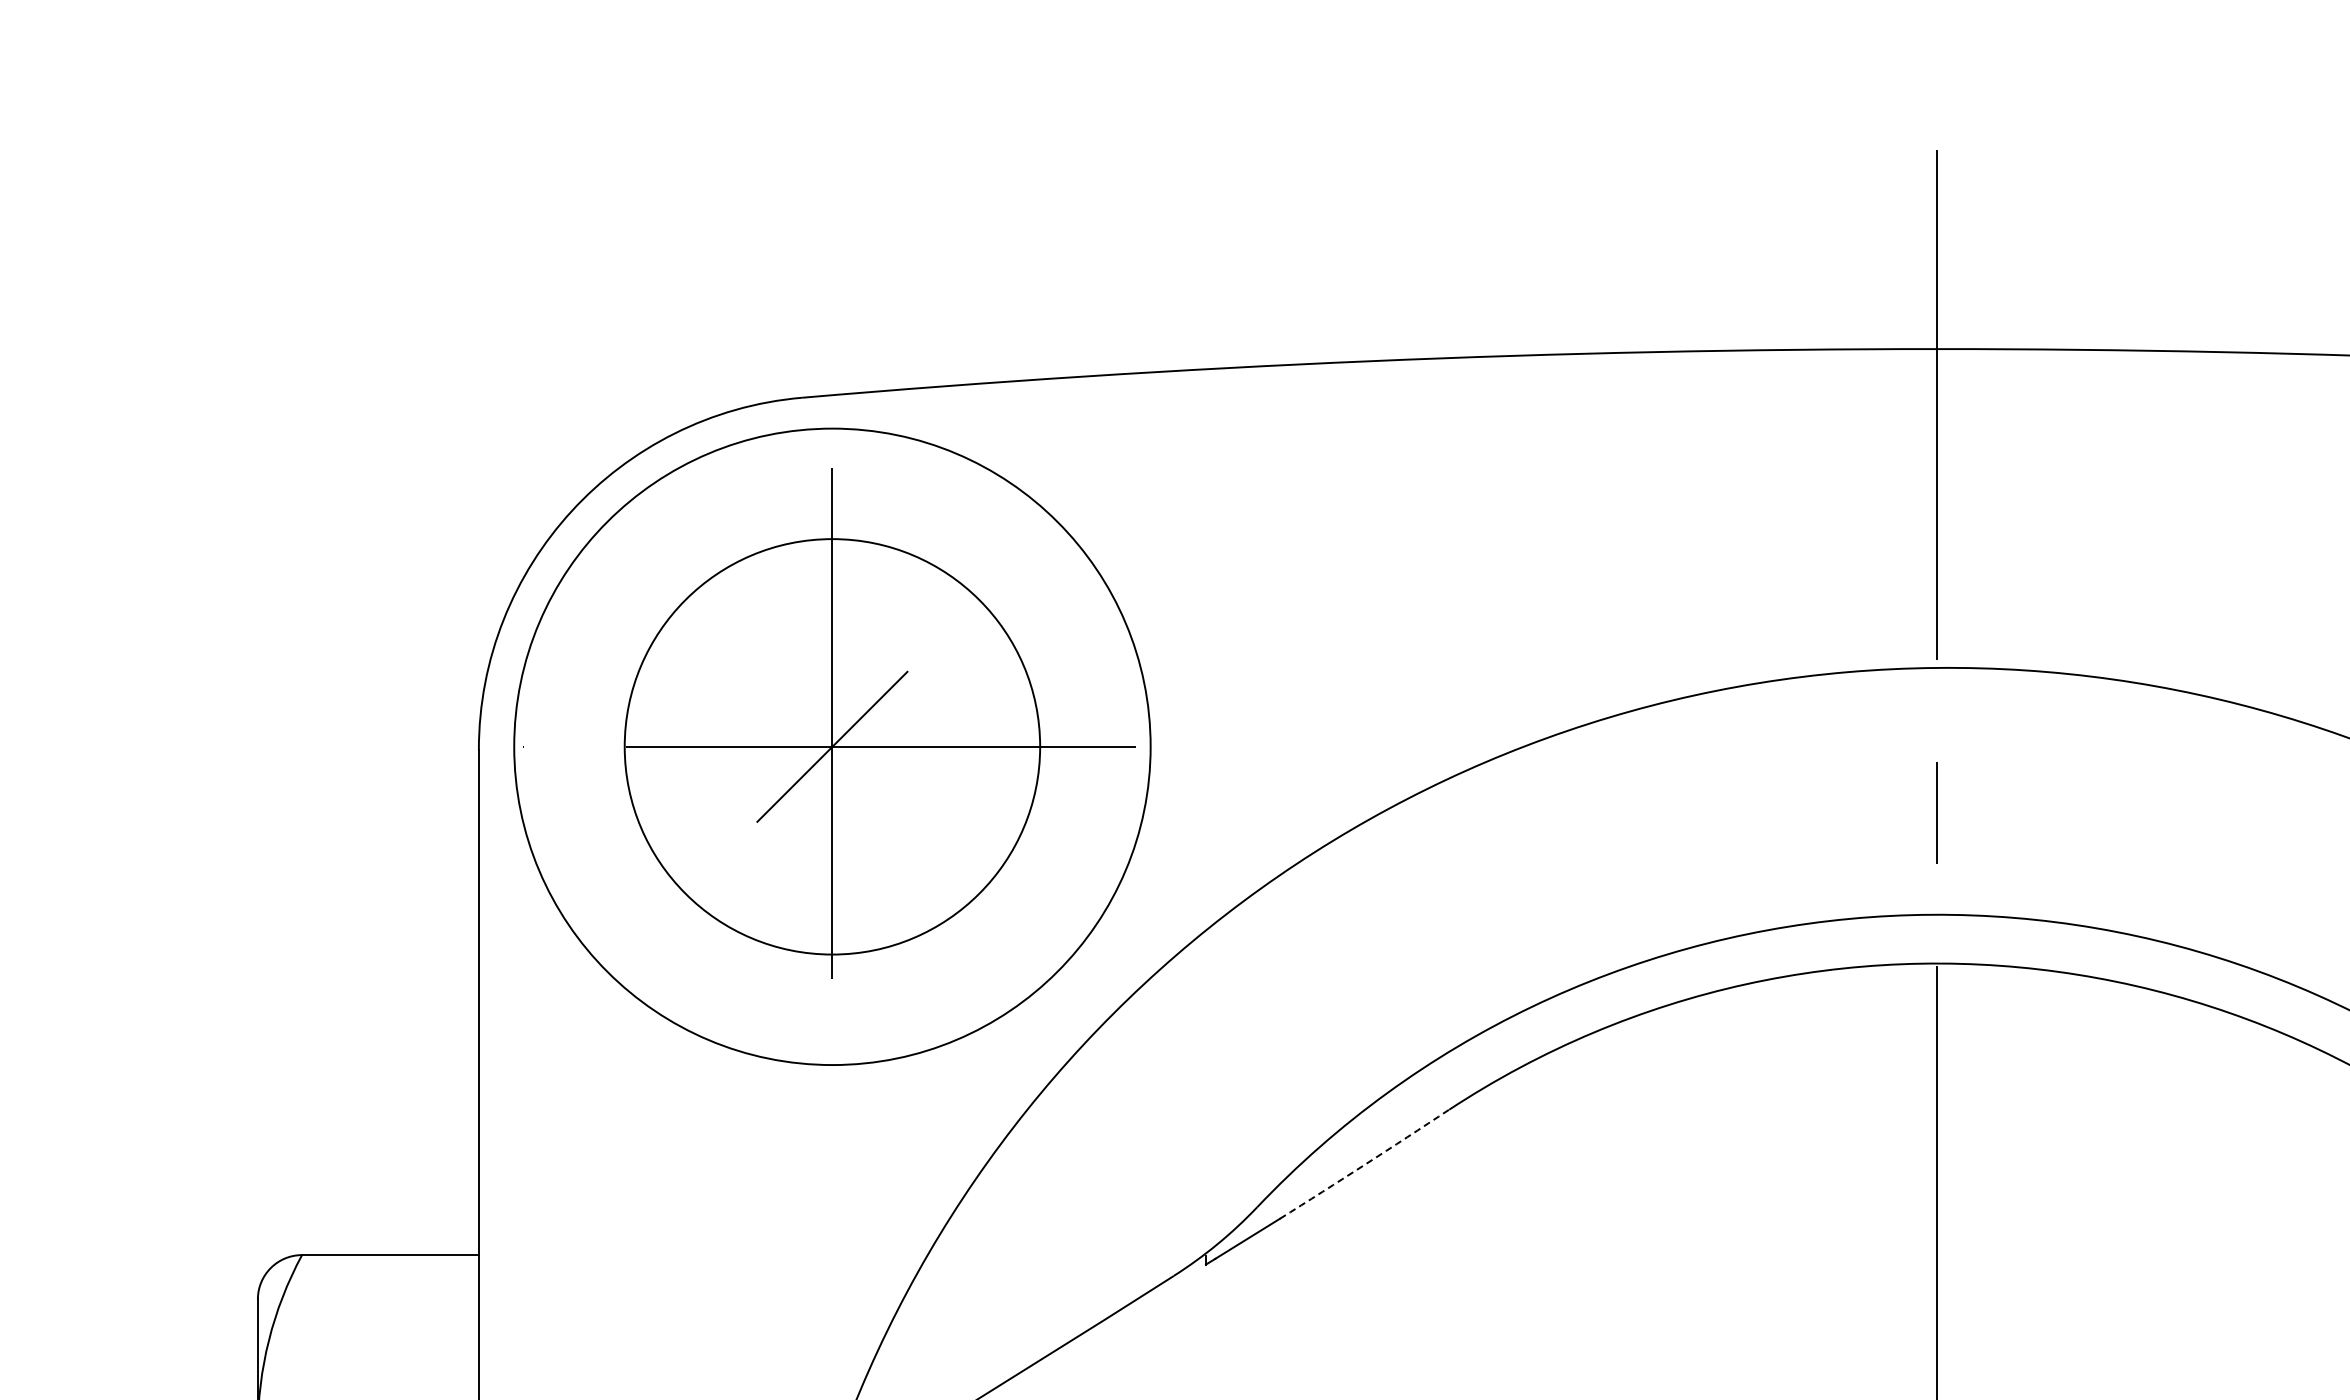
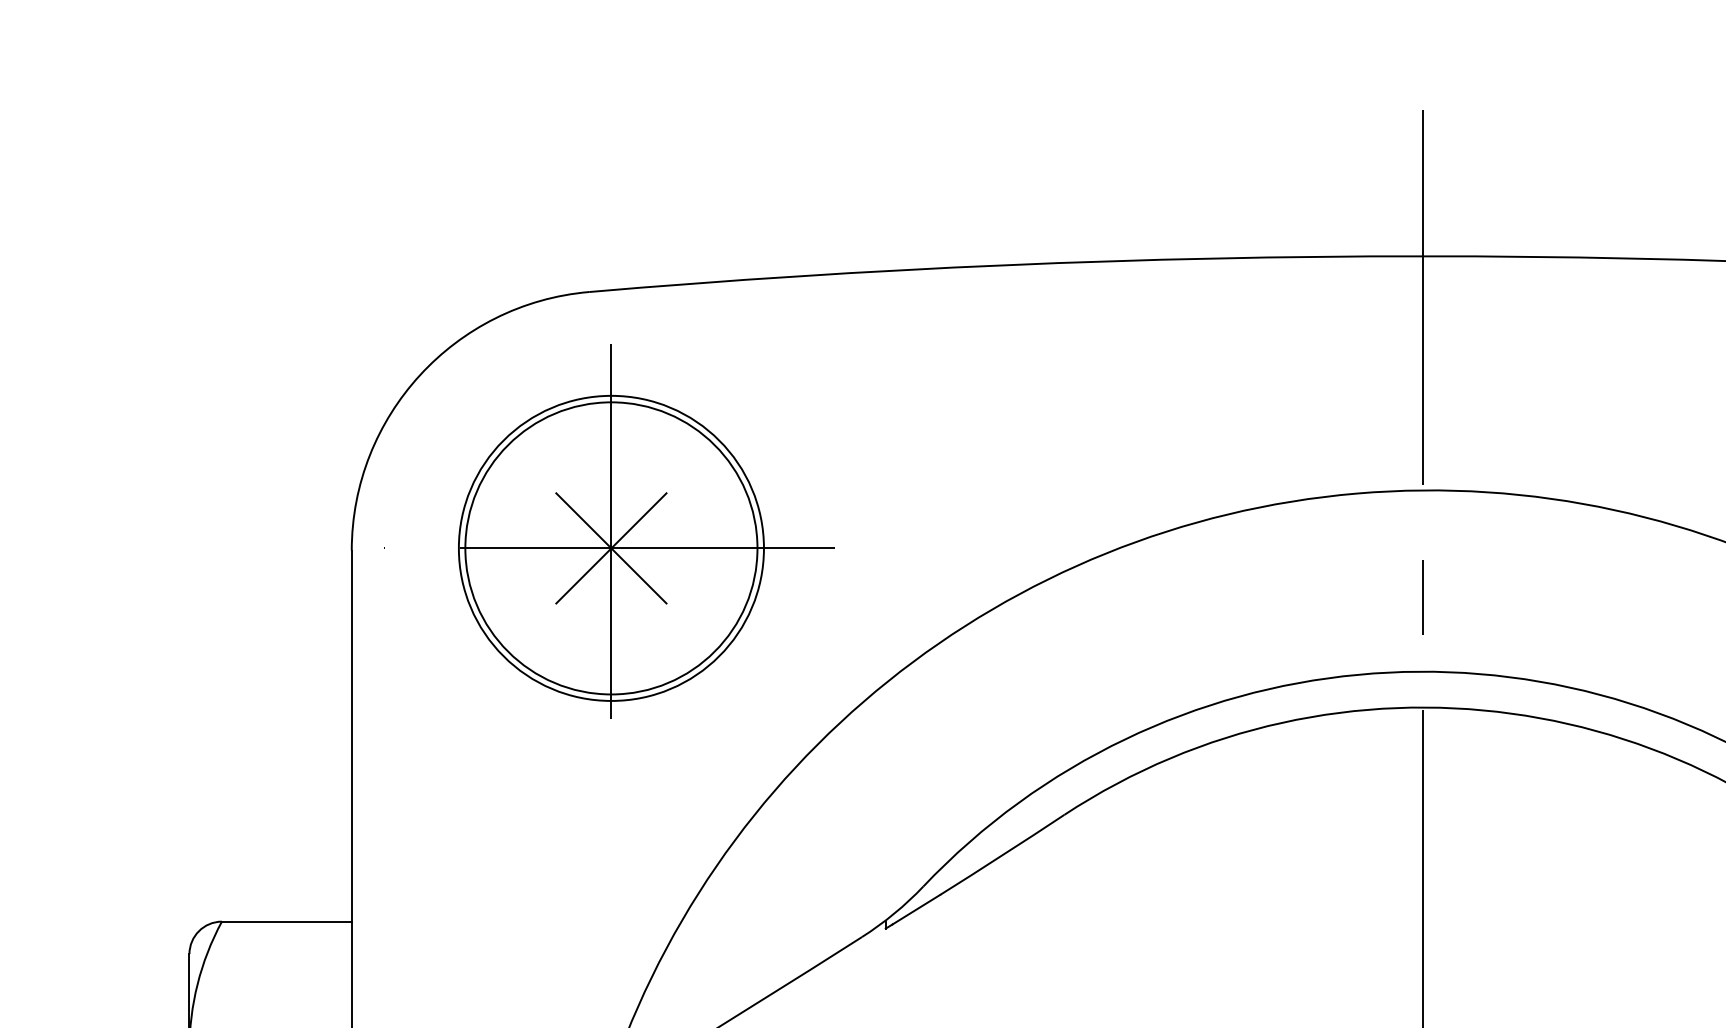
circle: (832, 746) -> (611, 548), size x0.62
line: (832, 746) -> (611, 548), added
arc: (1364, 1164) -> (1002, 855), dashed -> solid

